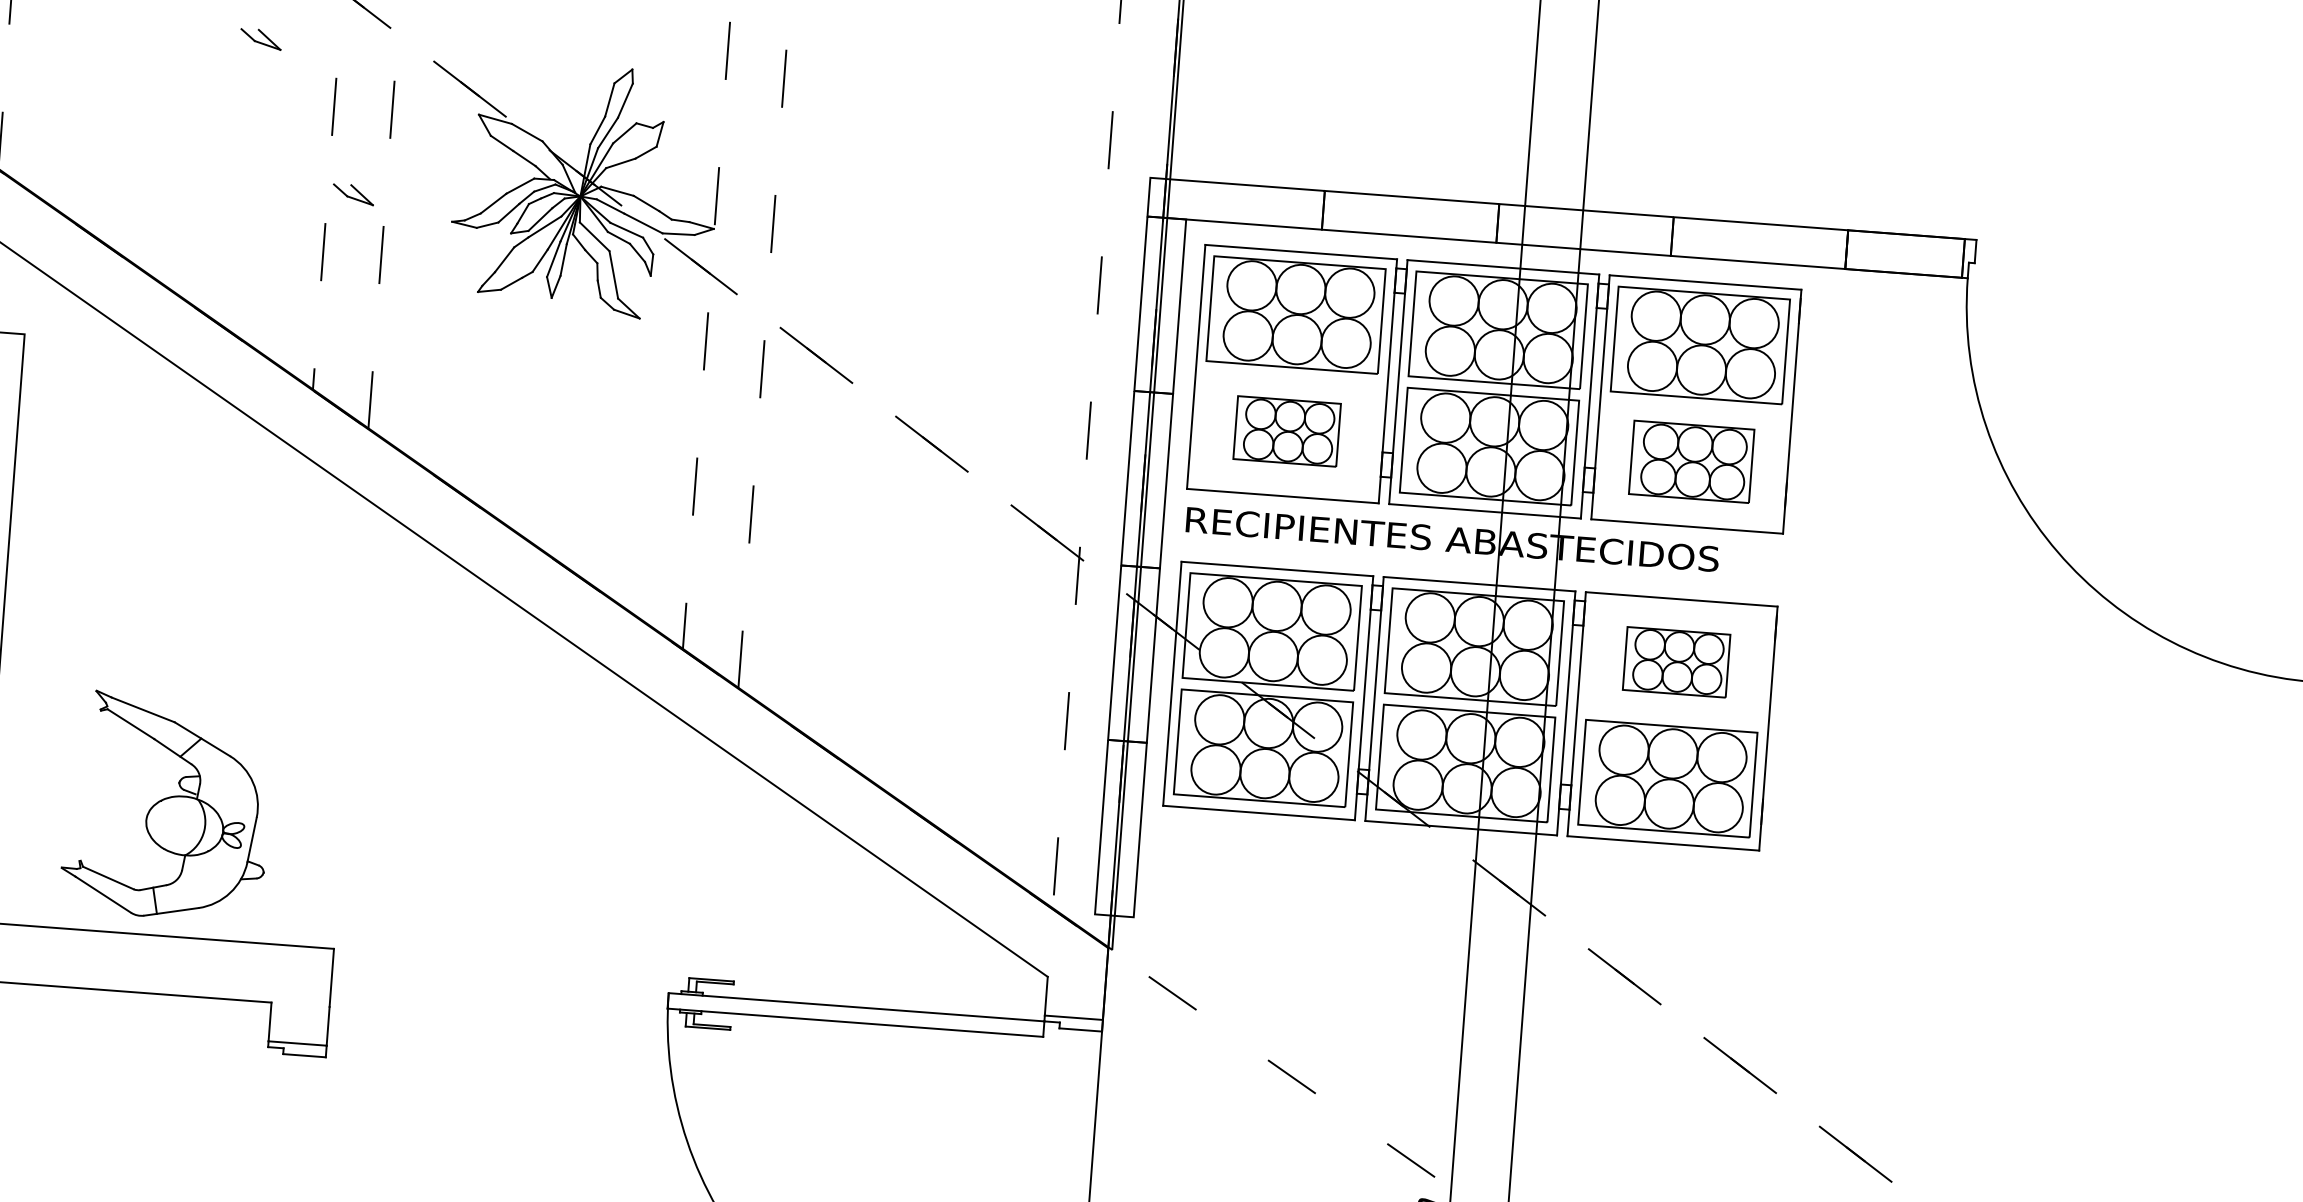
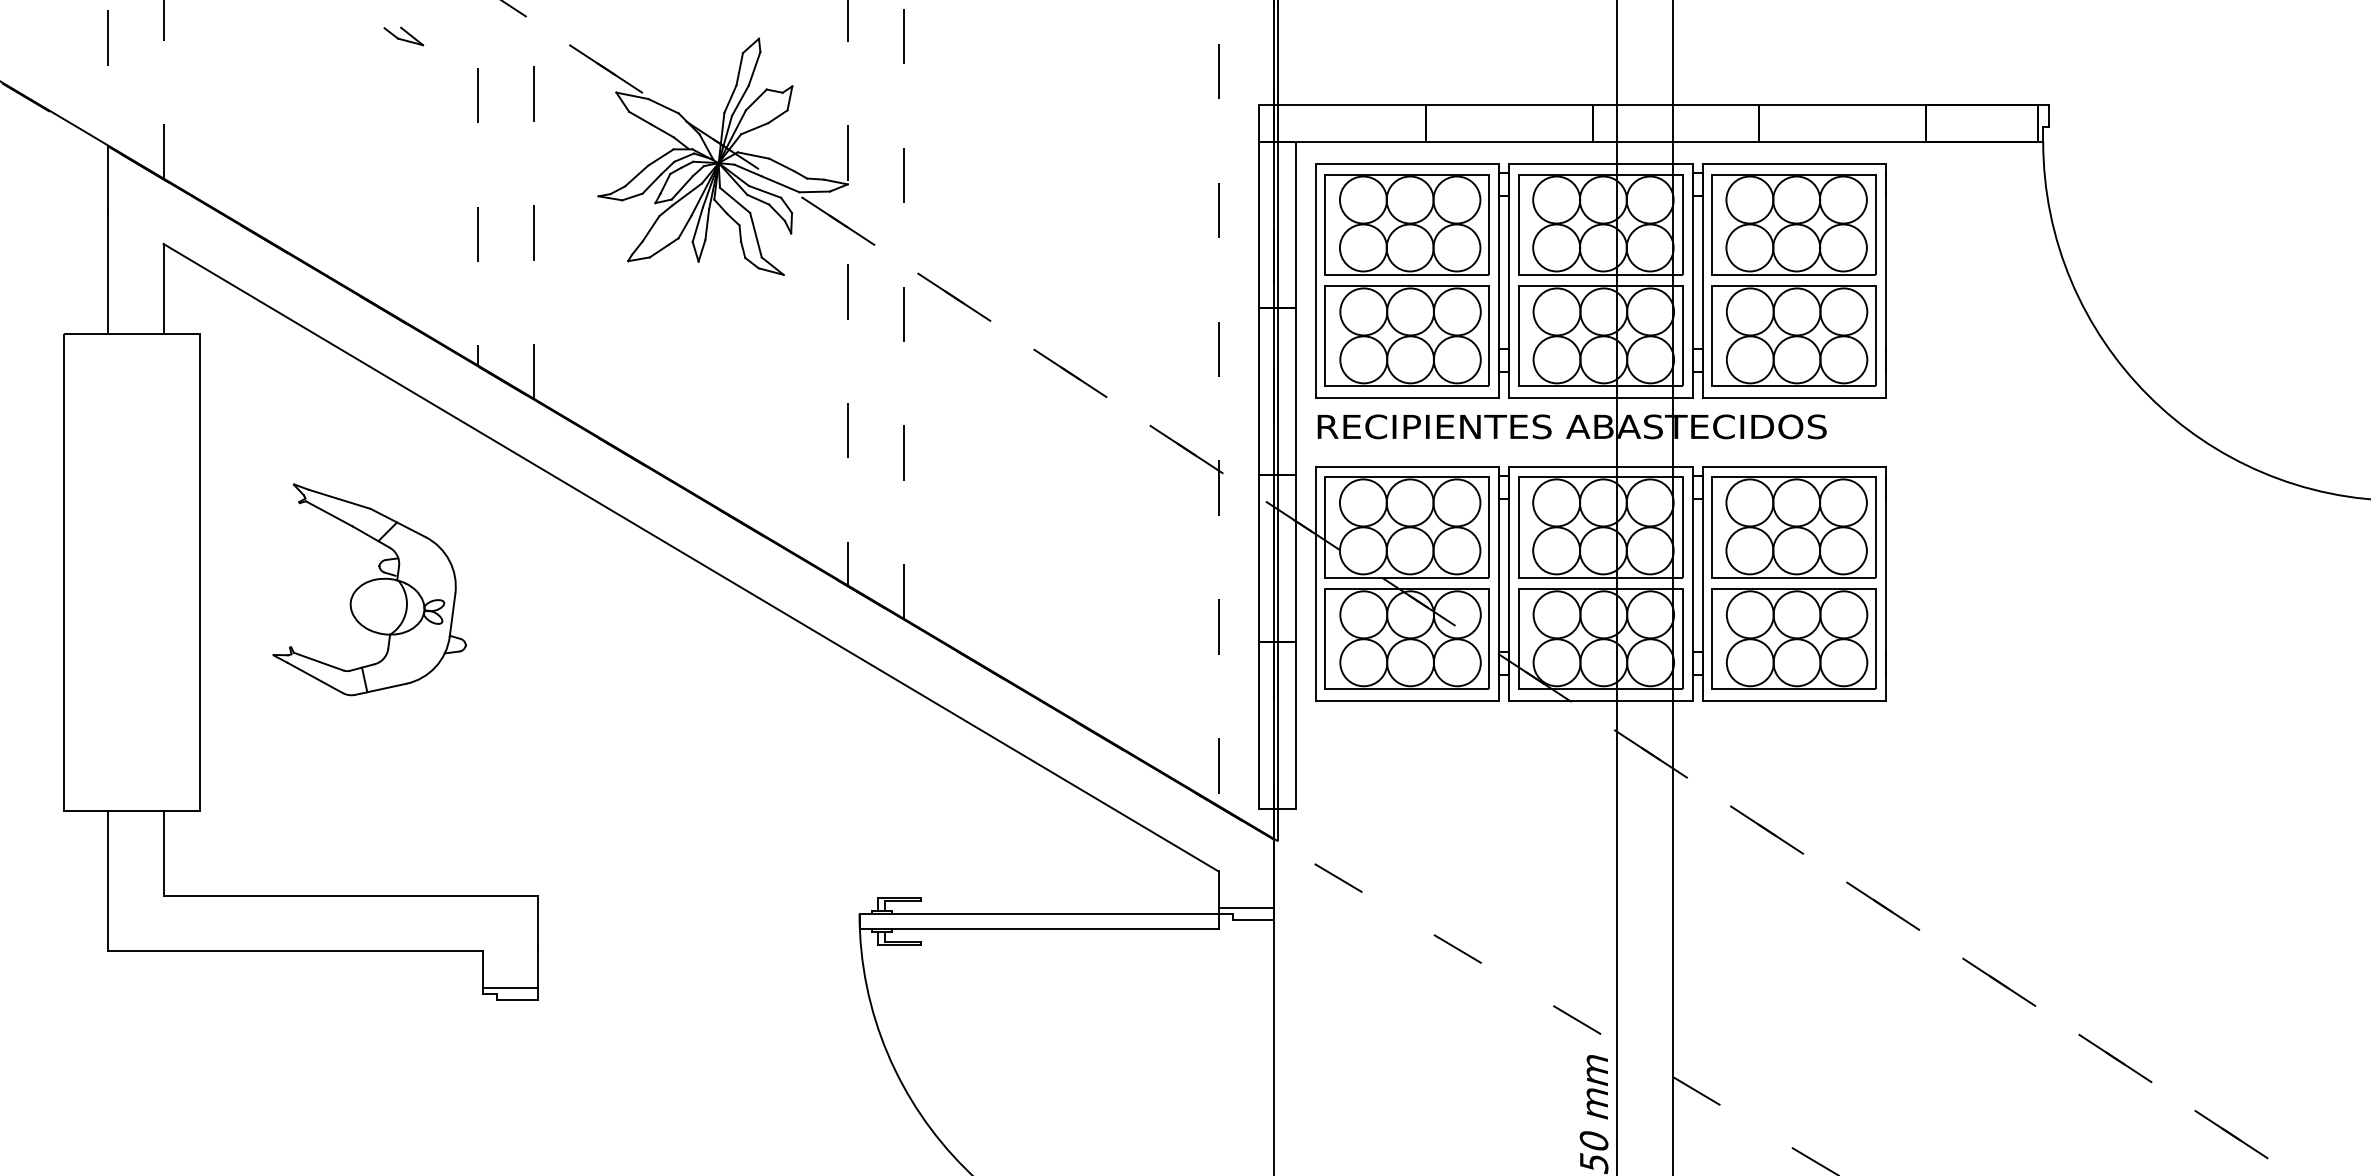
part: (353, 194) -> (502, 177), removed
part: (1286, 430) -> (1406, 335), size x1.67
part: (1691, 461) -> (1793, 335), size x1.43
part: (1676, 662) -> (1793, 527), size x1.67
part: (167, 806) -> (369, 589), moved

